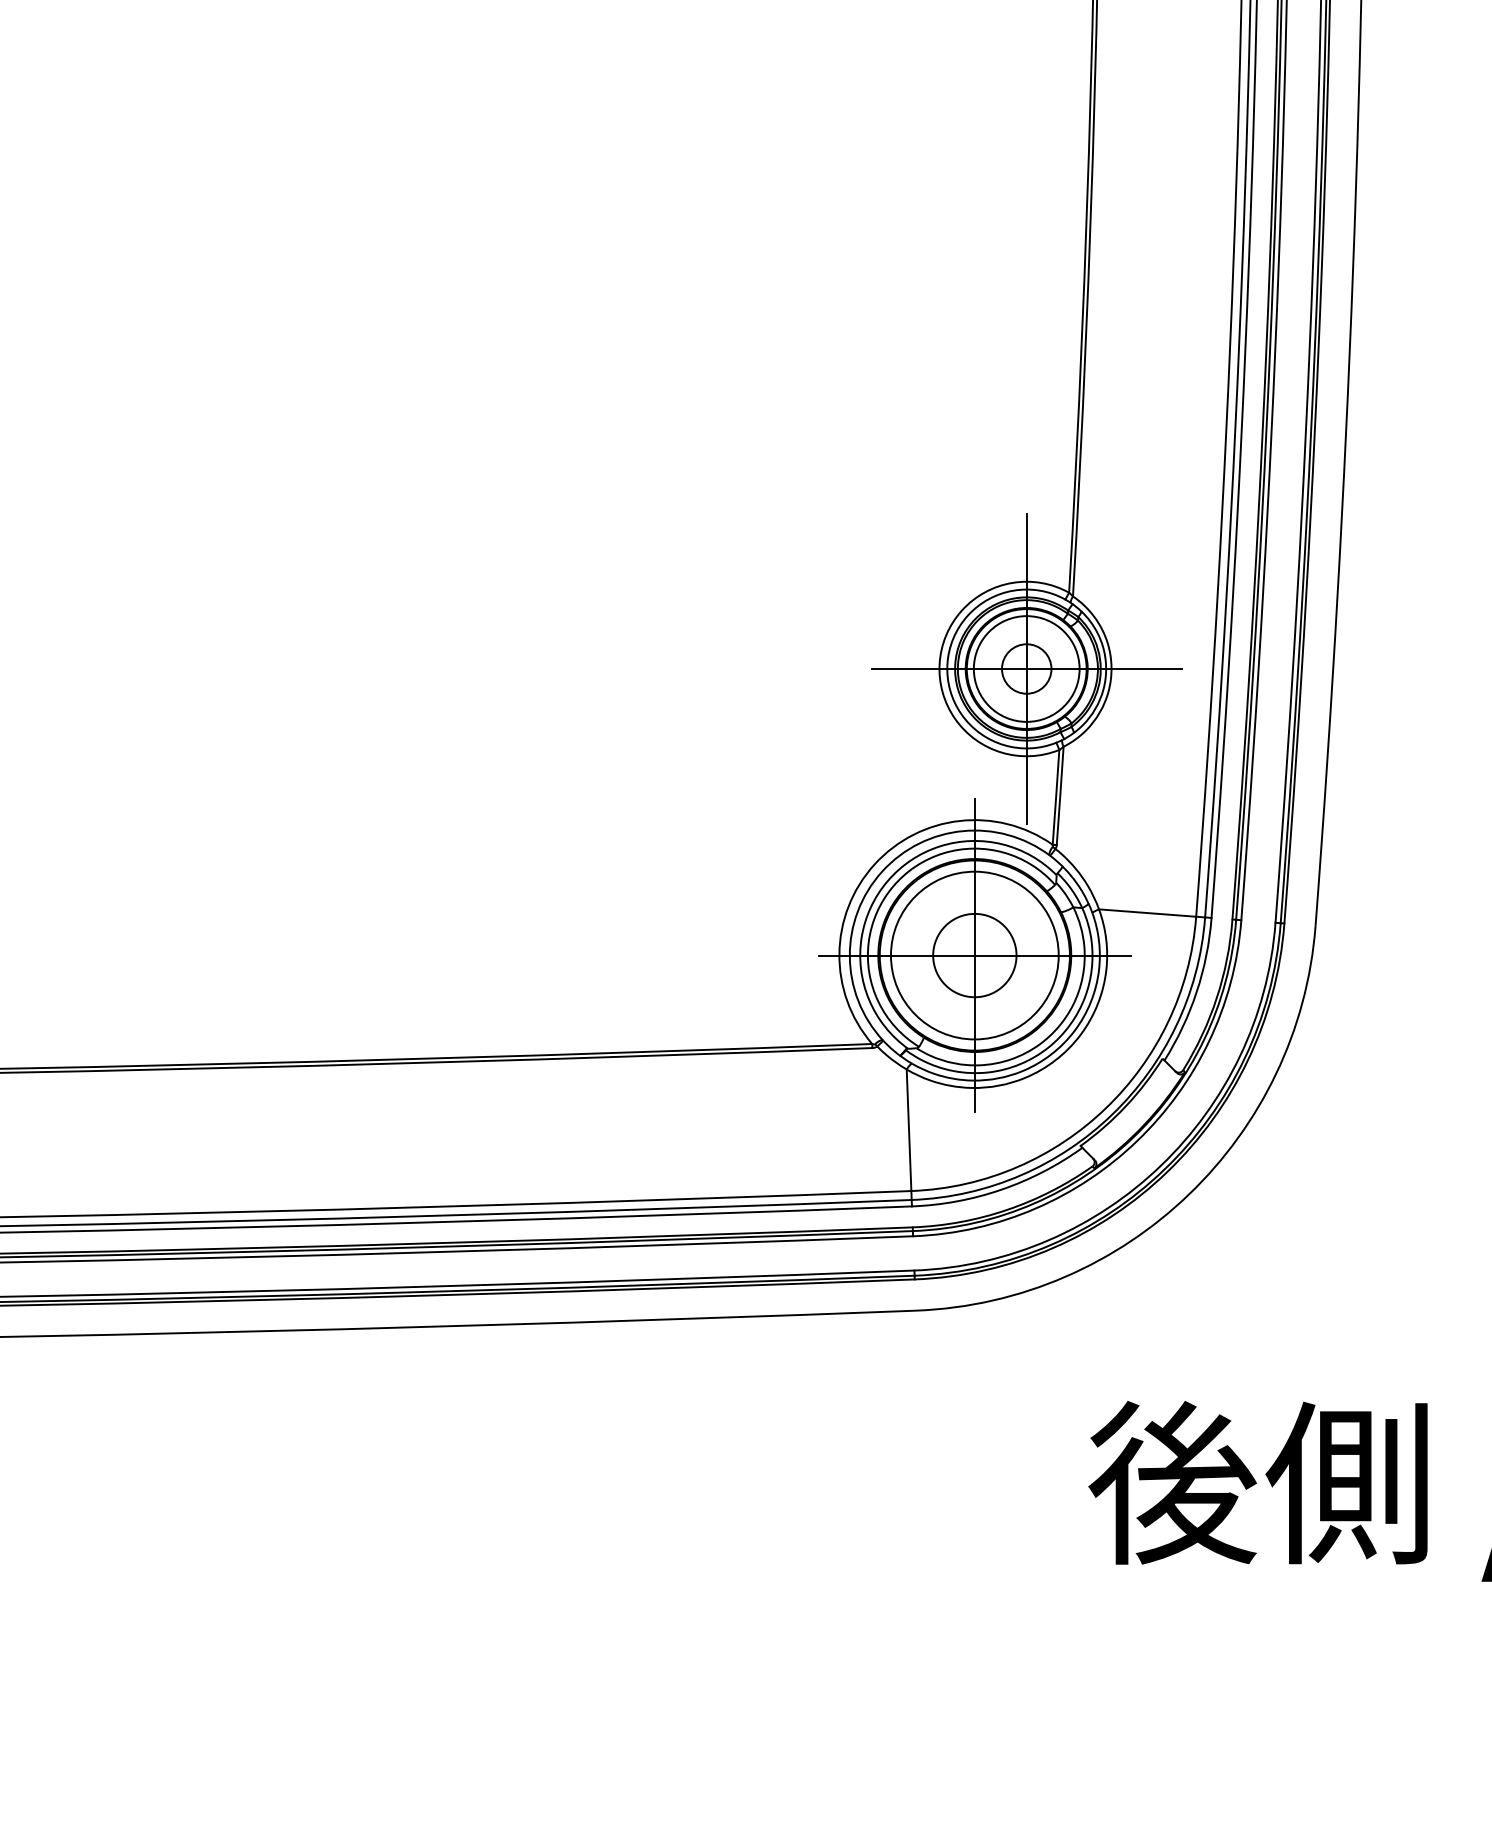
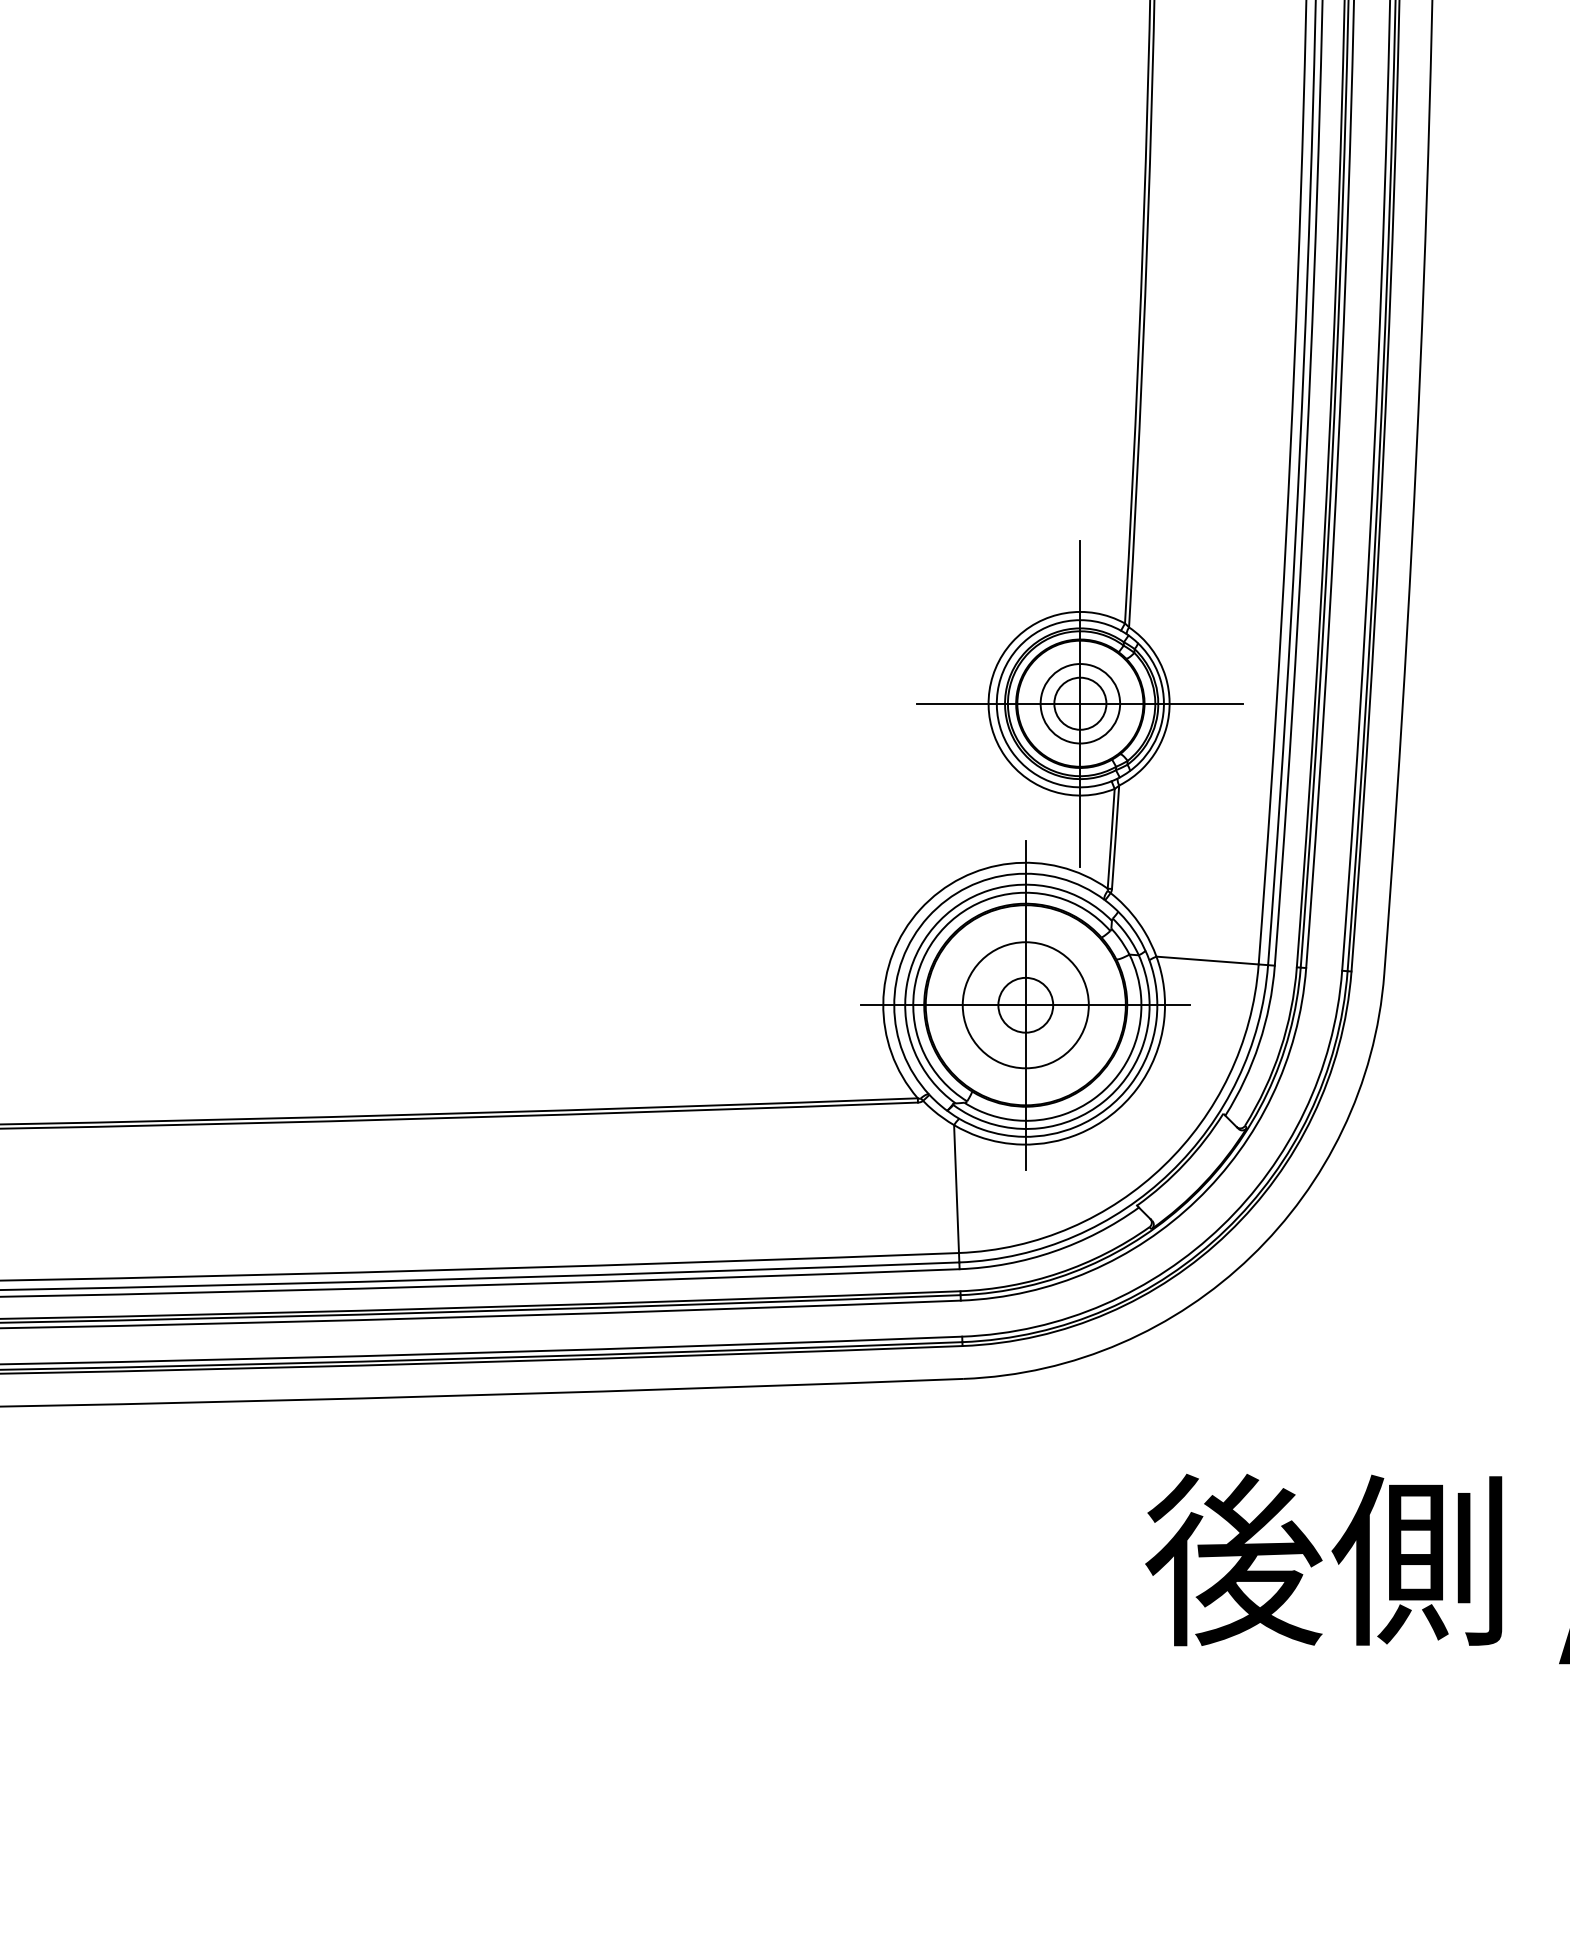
circle: (1026, 668) -> (1080, 703), size x0.71
circle: (974, 954) -> (1025, 1004), size x0.62
circle: (974, 955) -> (1025, 1005), size x0.71

